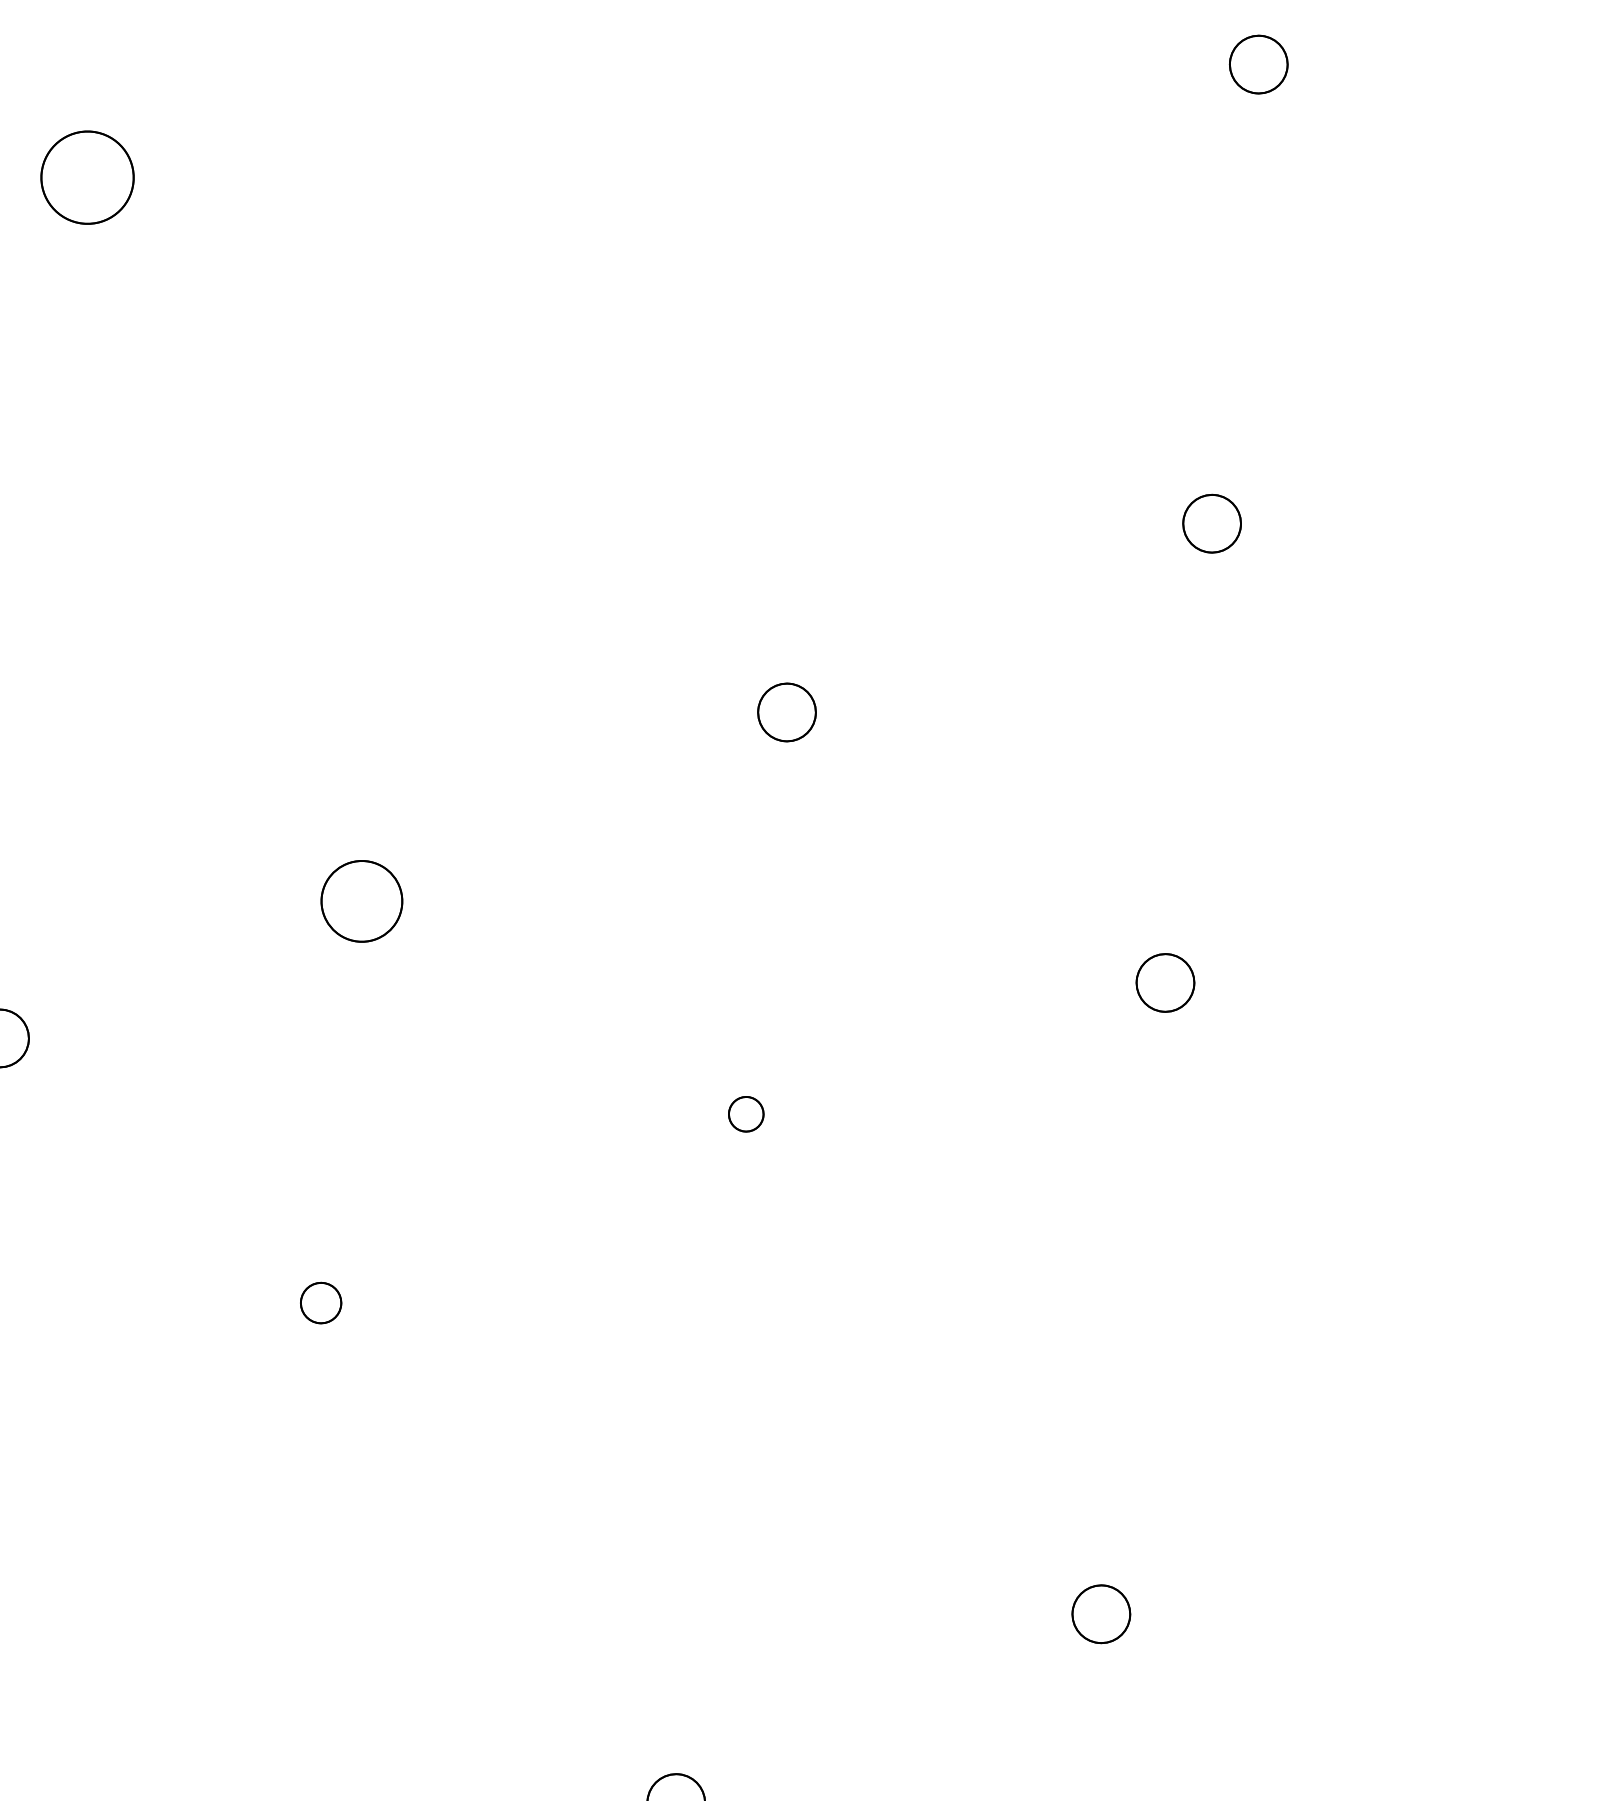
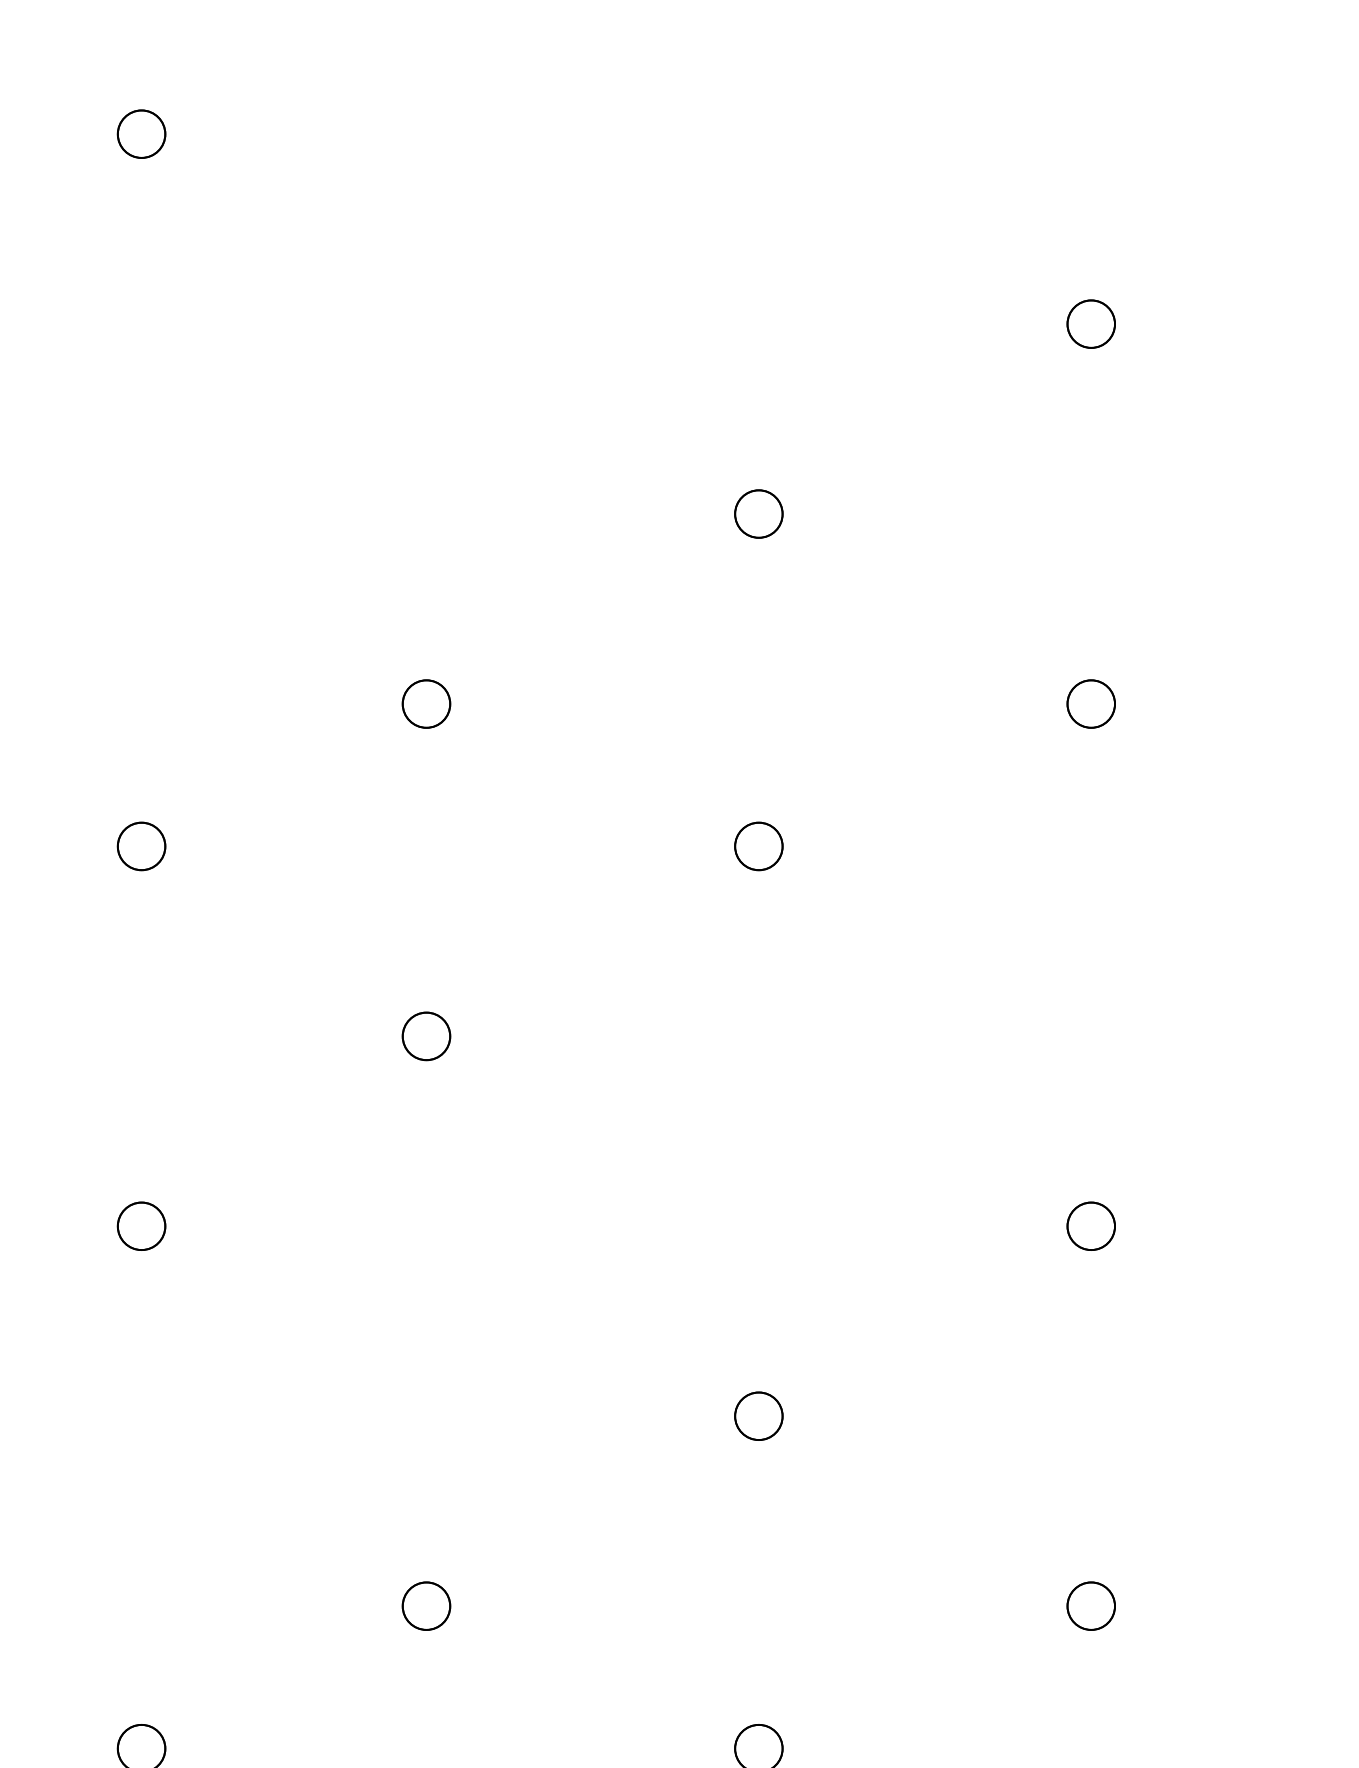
part: (87, 176) -> (141, 133), size x0.62
part: (362, 900) -> (426, 703), size x0.71
part: (745, 1114) -> (758, 846), size x1.67
part: (321, 1303) -> (426, 1036), size x1.43

